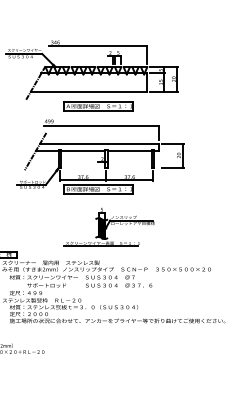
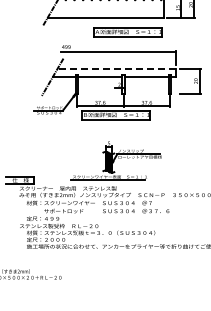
part: (98, 106) -> (127, 32), moved
line: (99, 143) -> (116, 69), solid -> dashed
part: (108, 227) -> (115, 161), moved

